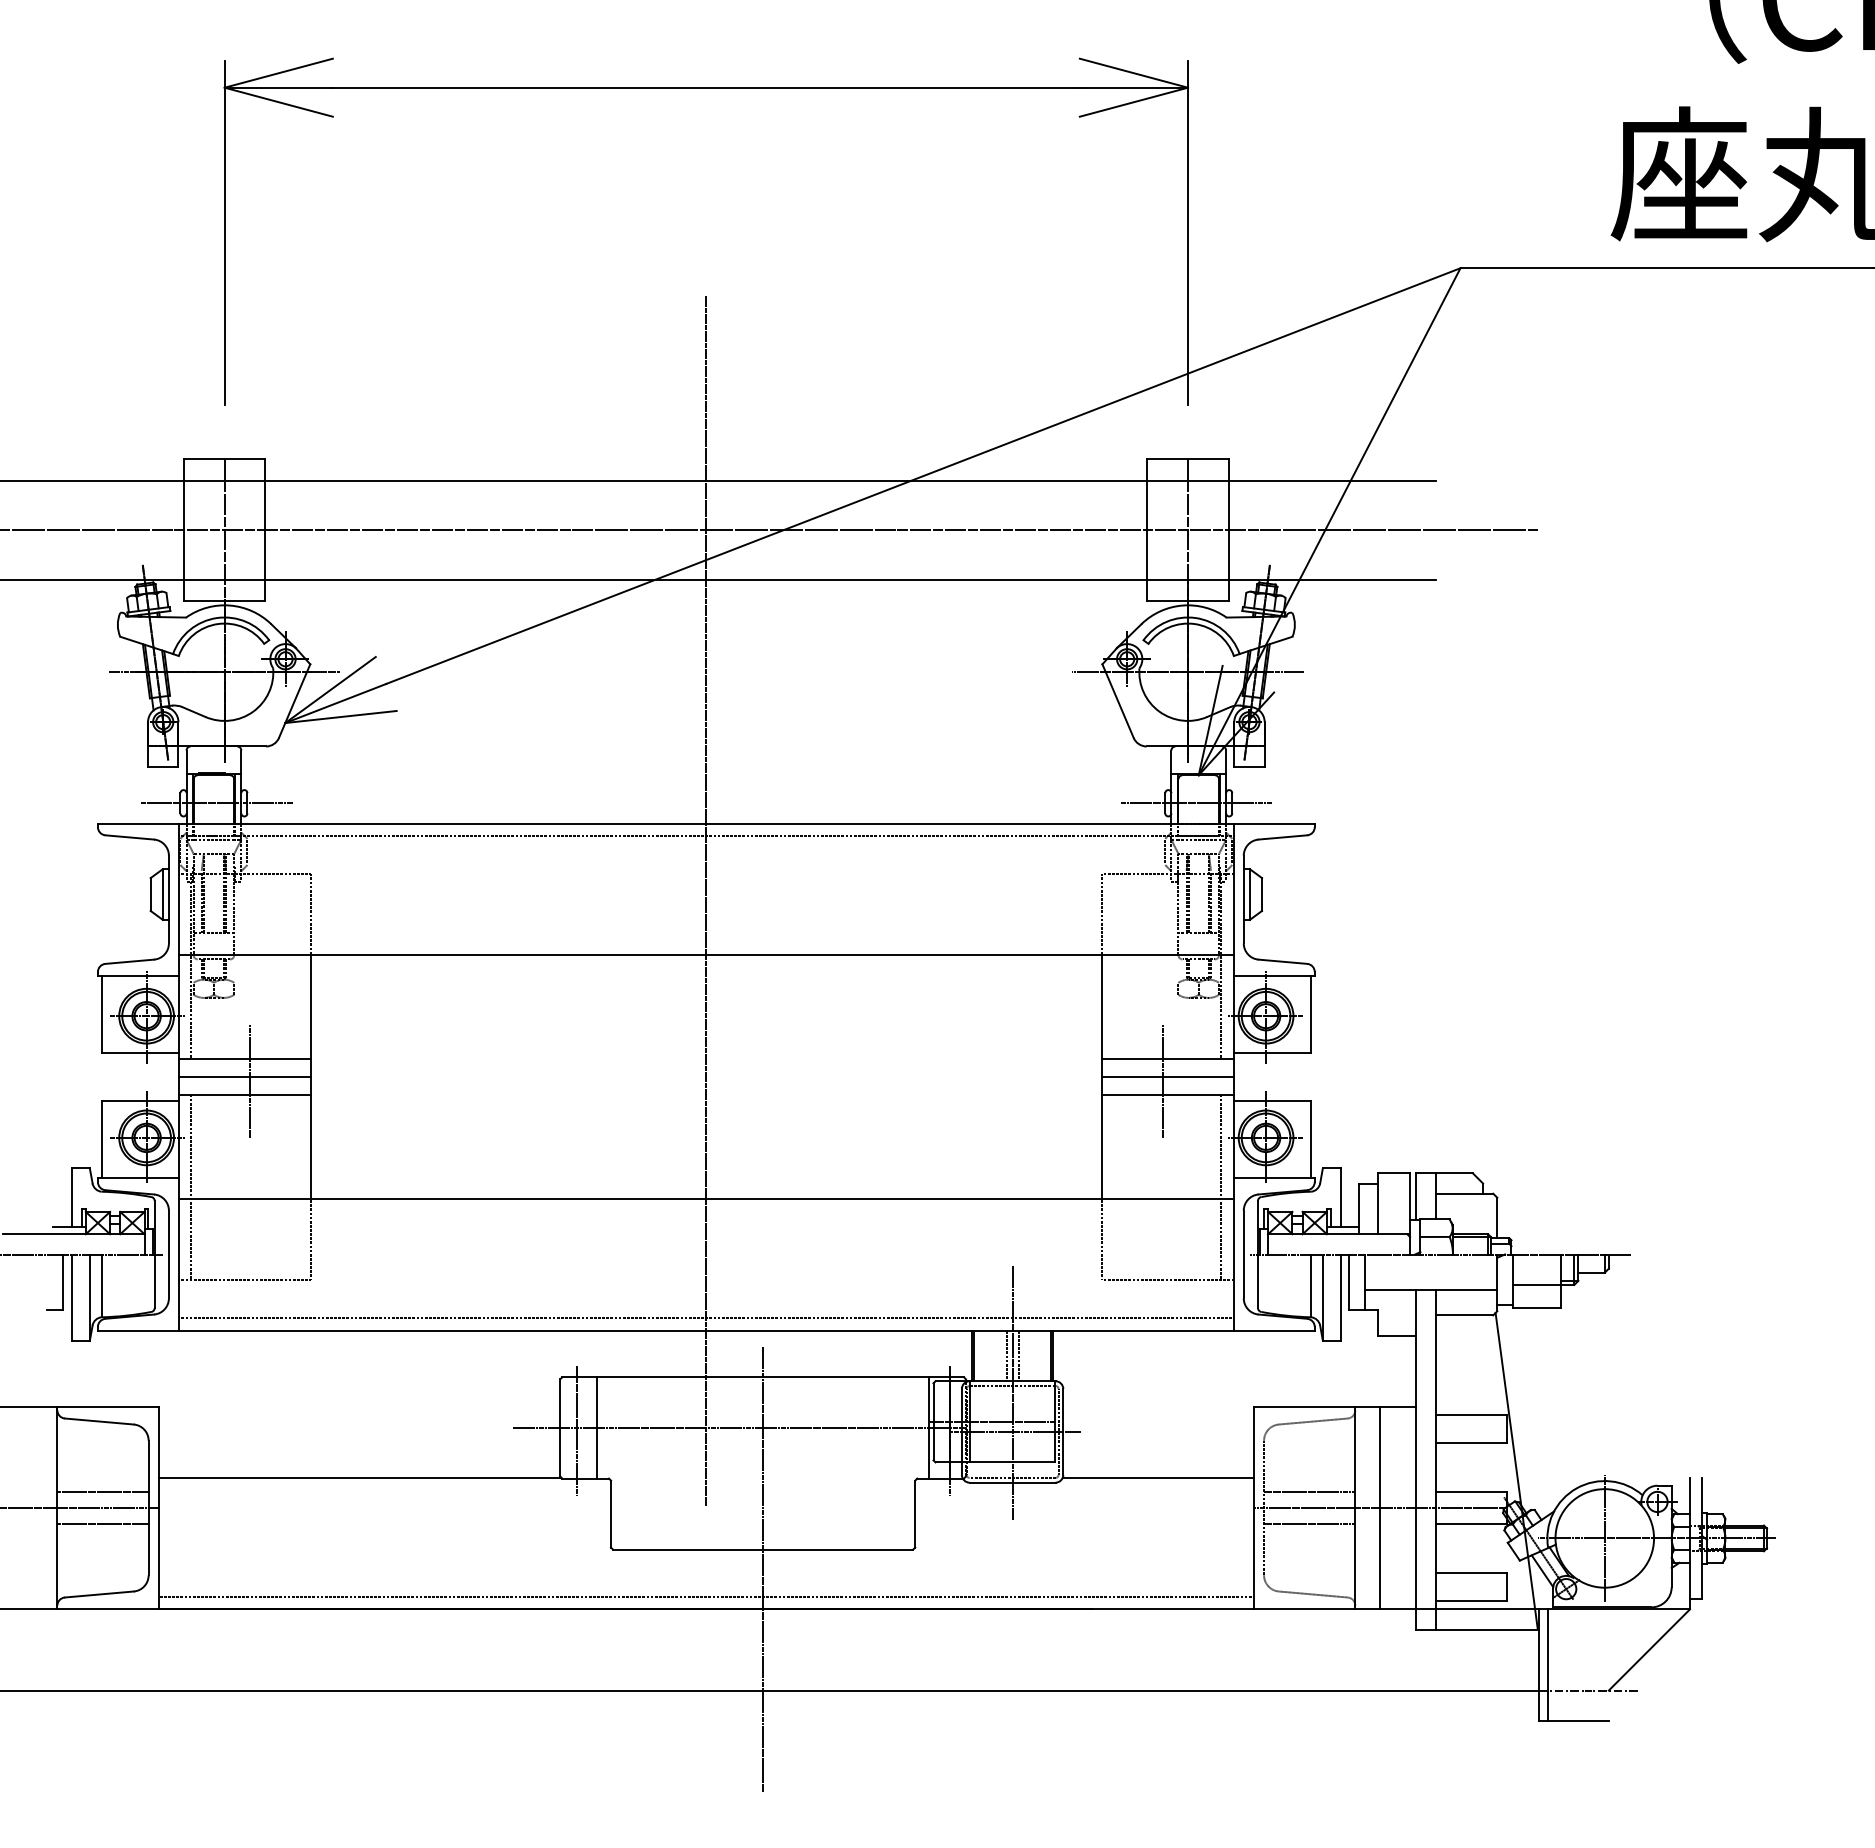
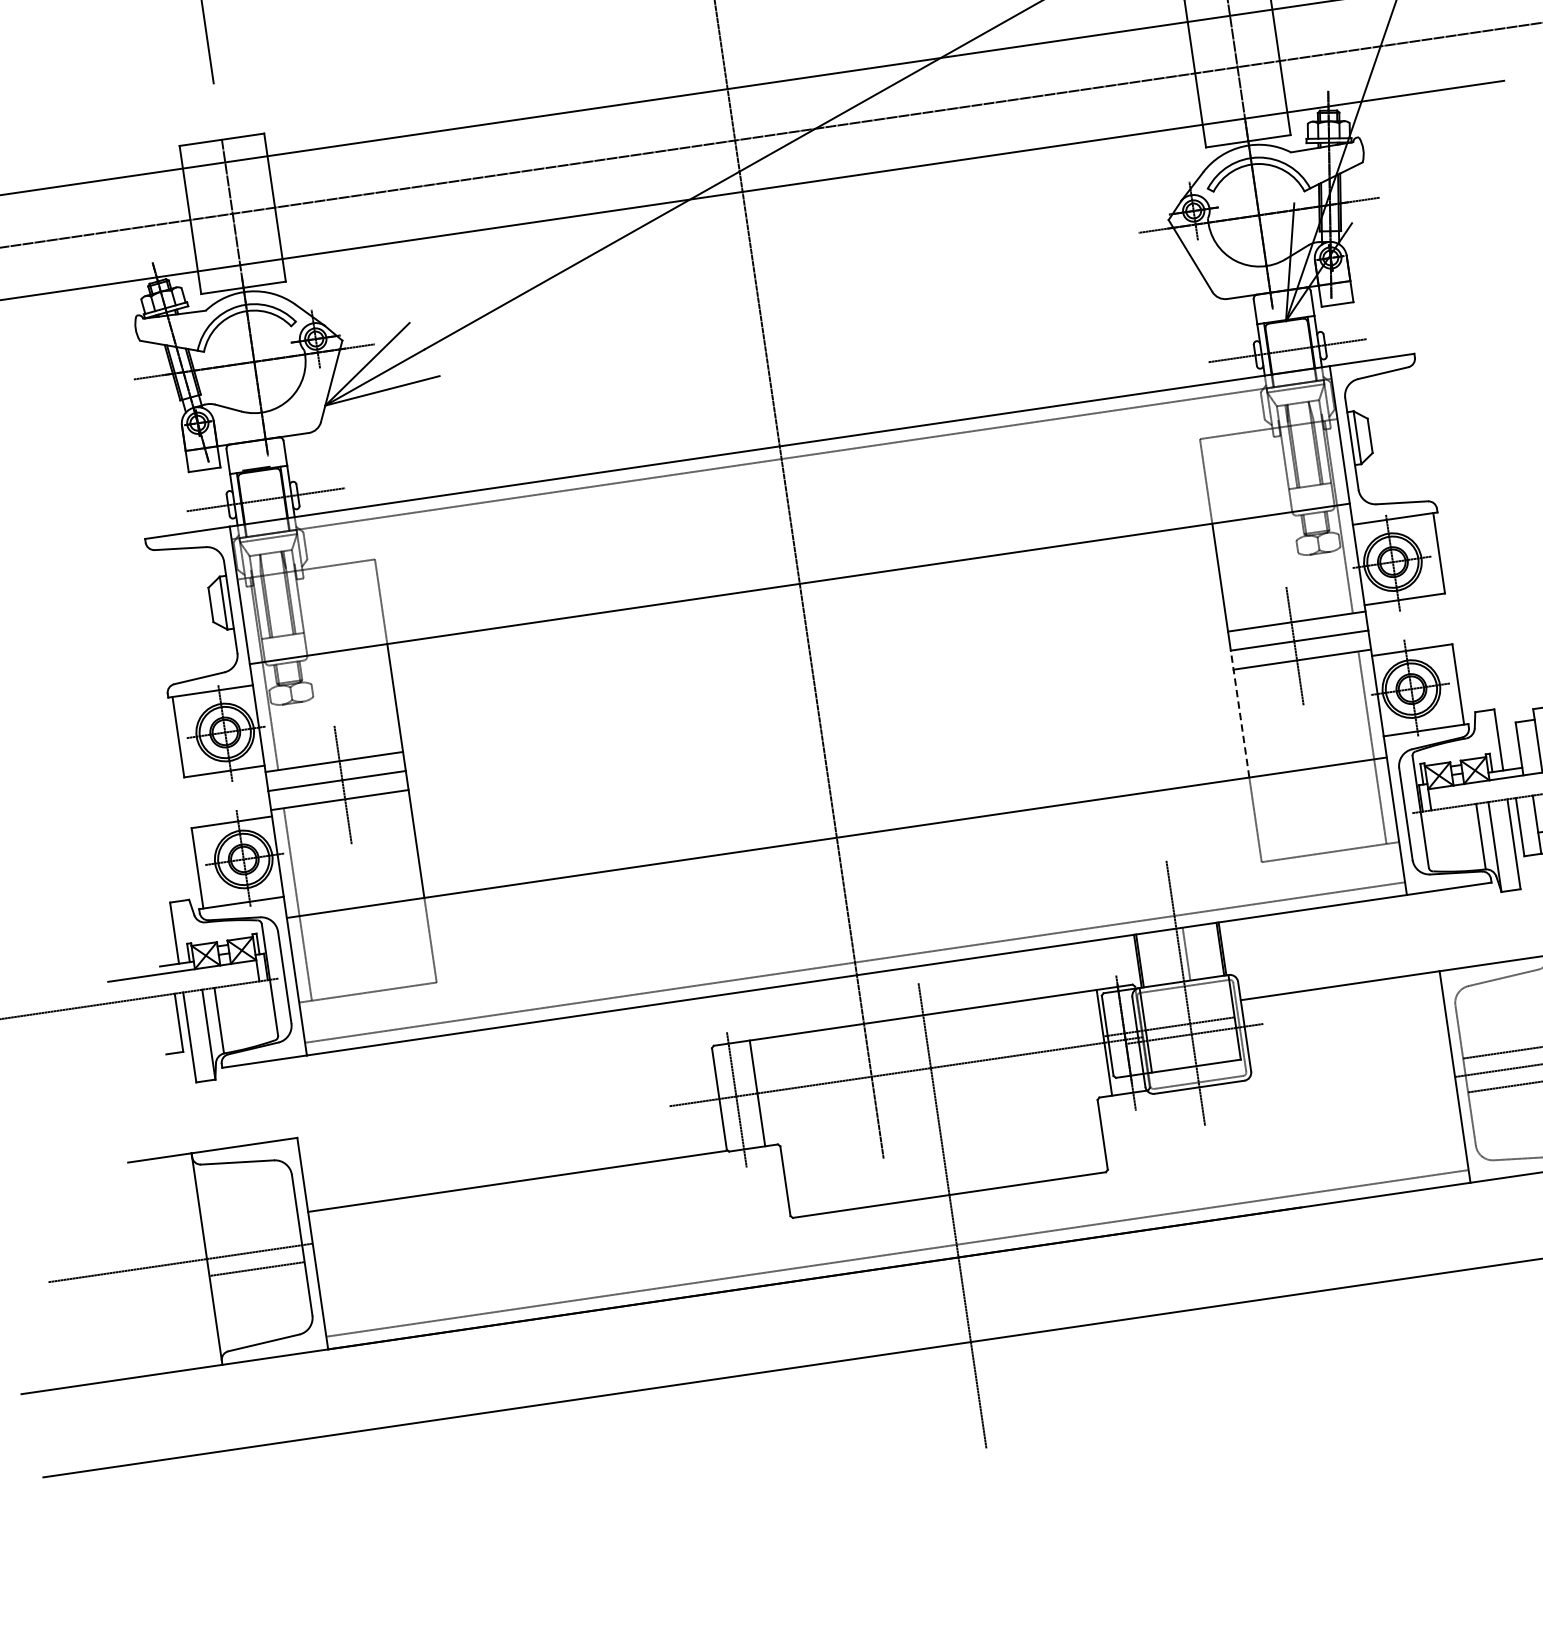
line: (1101, 1137) -> (1239, 713), solid -> dashed
line: (1006, 1355) -> (1173, 955), removed
line: (1158, 1477) -> (1340, 985), moved
line: (102, 1491) -> (251, 1234), removed

